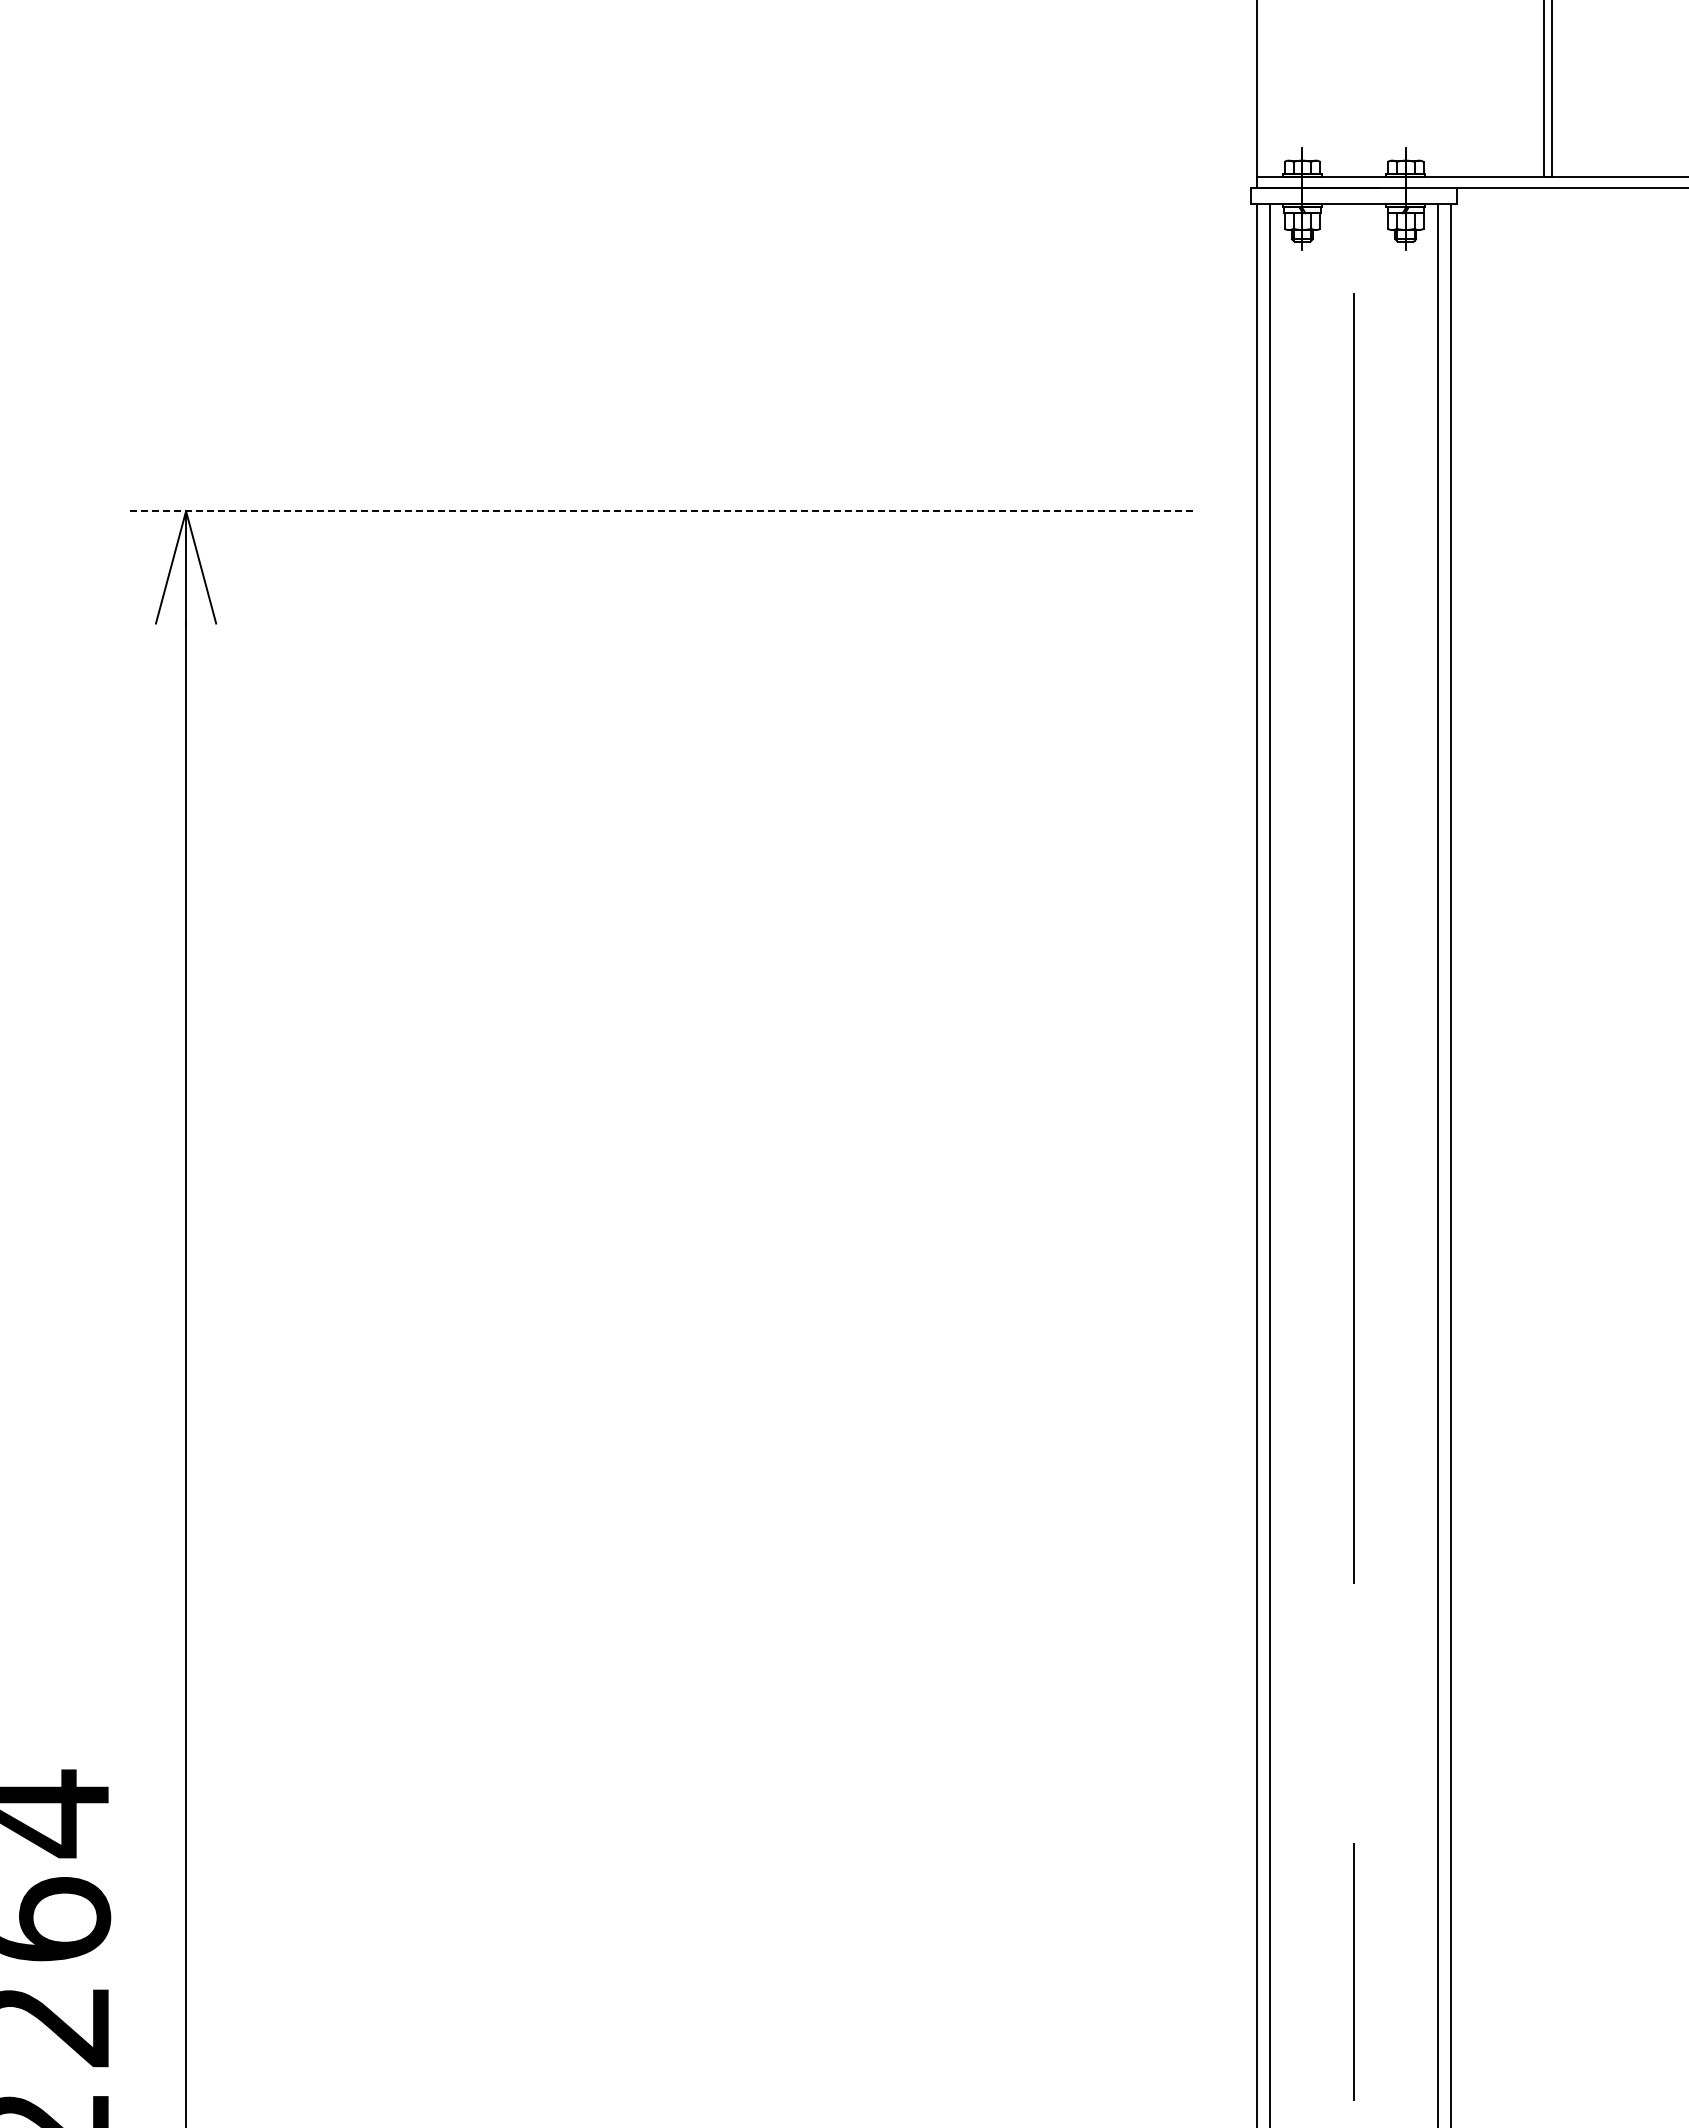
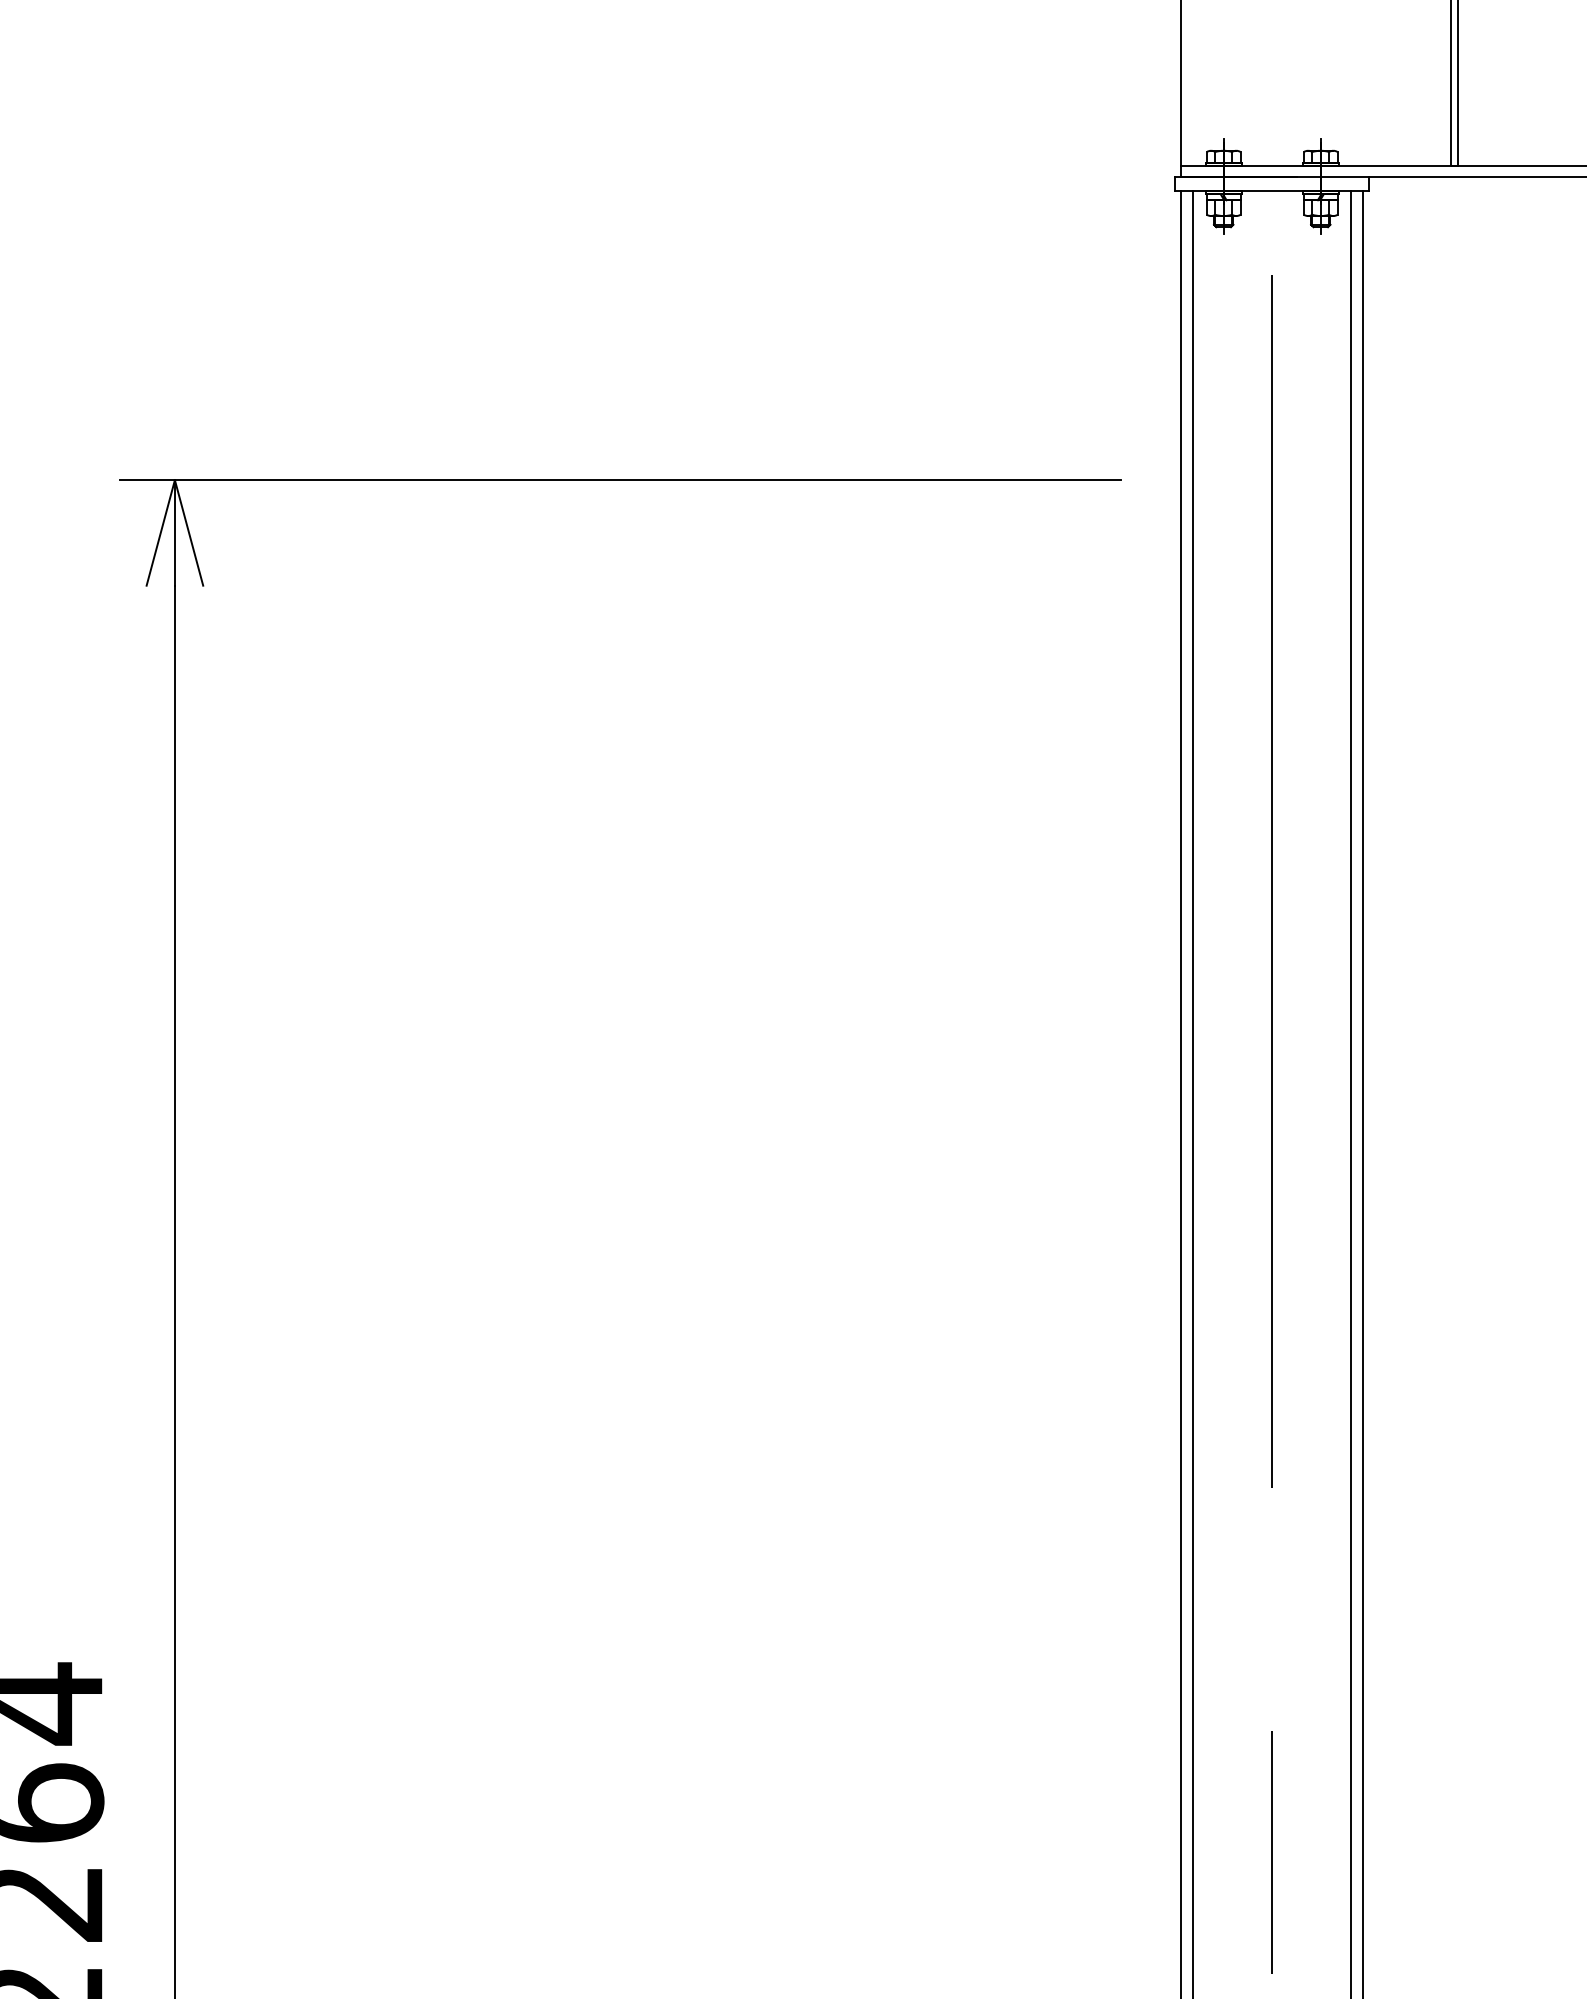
line: (659, 511) -> (619, 480), dashed -> solid

